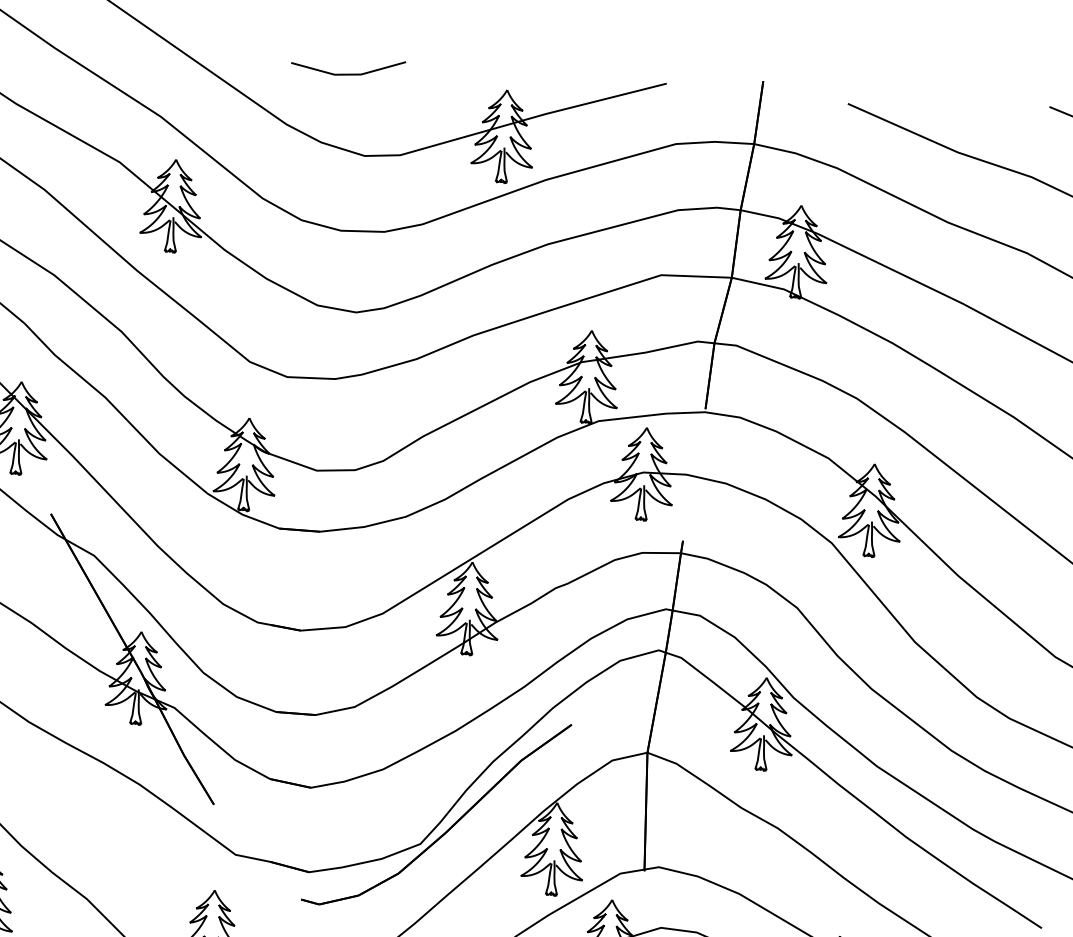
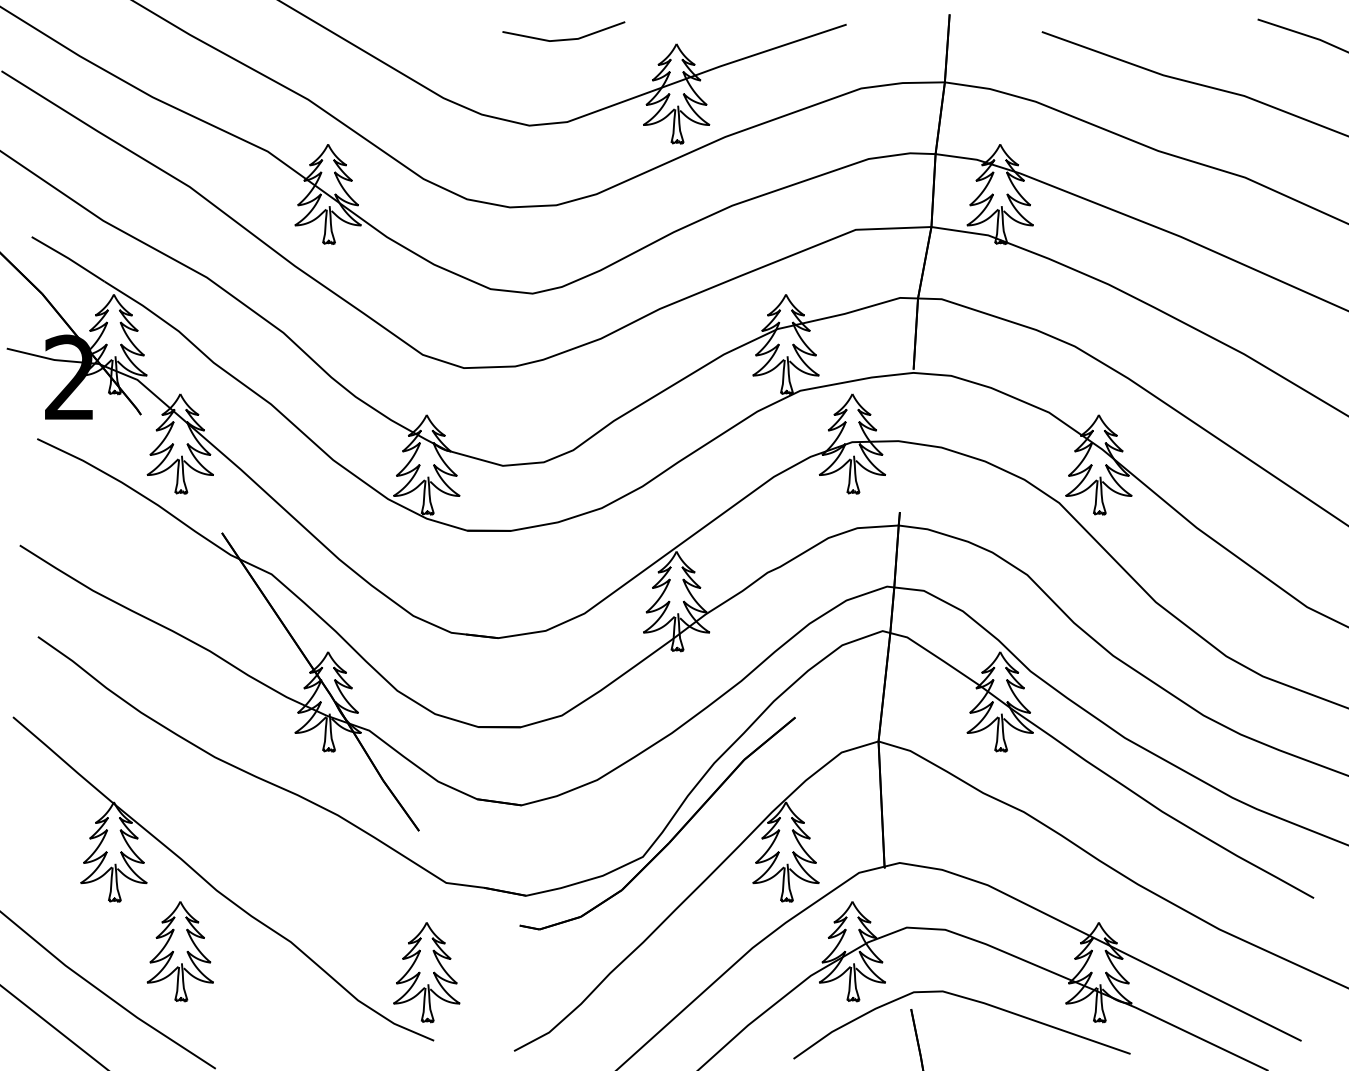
line: (350, 73) -> (566, 38), moved

